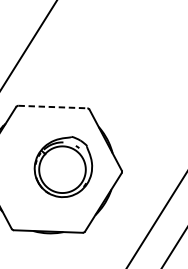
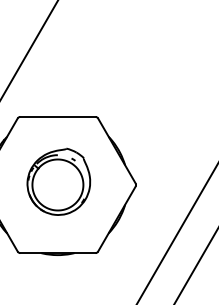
line: (52, 106) -> (57, 116), dashed -> solid
part: (63, 166) -> (58, 181), moved

